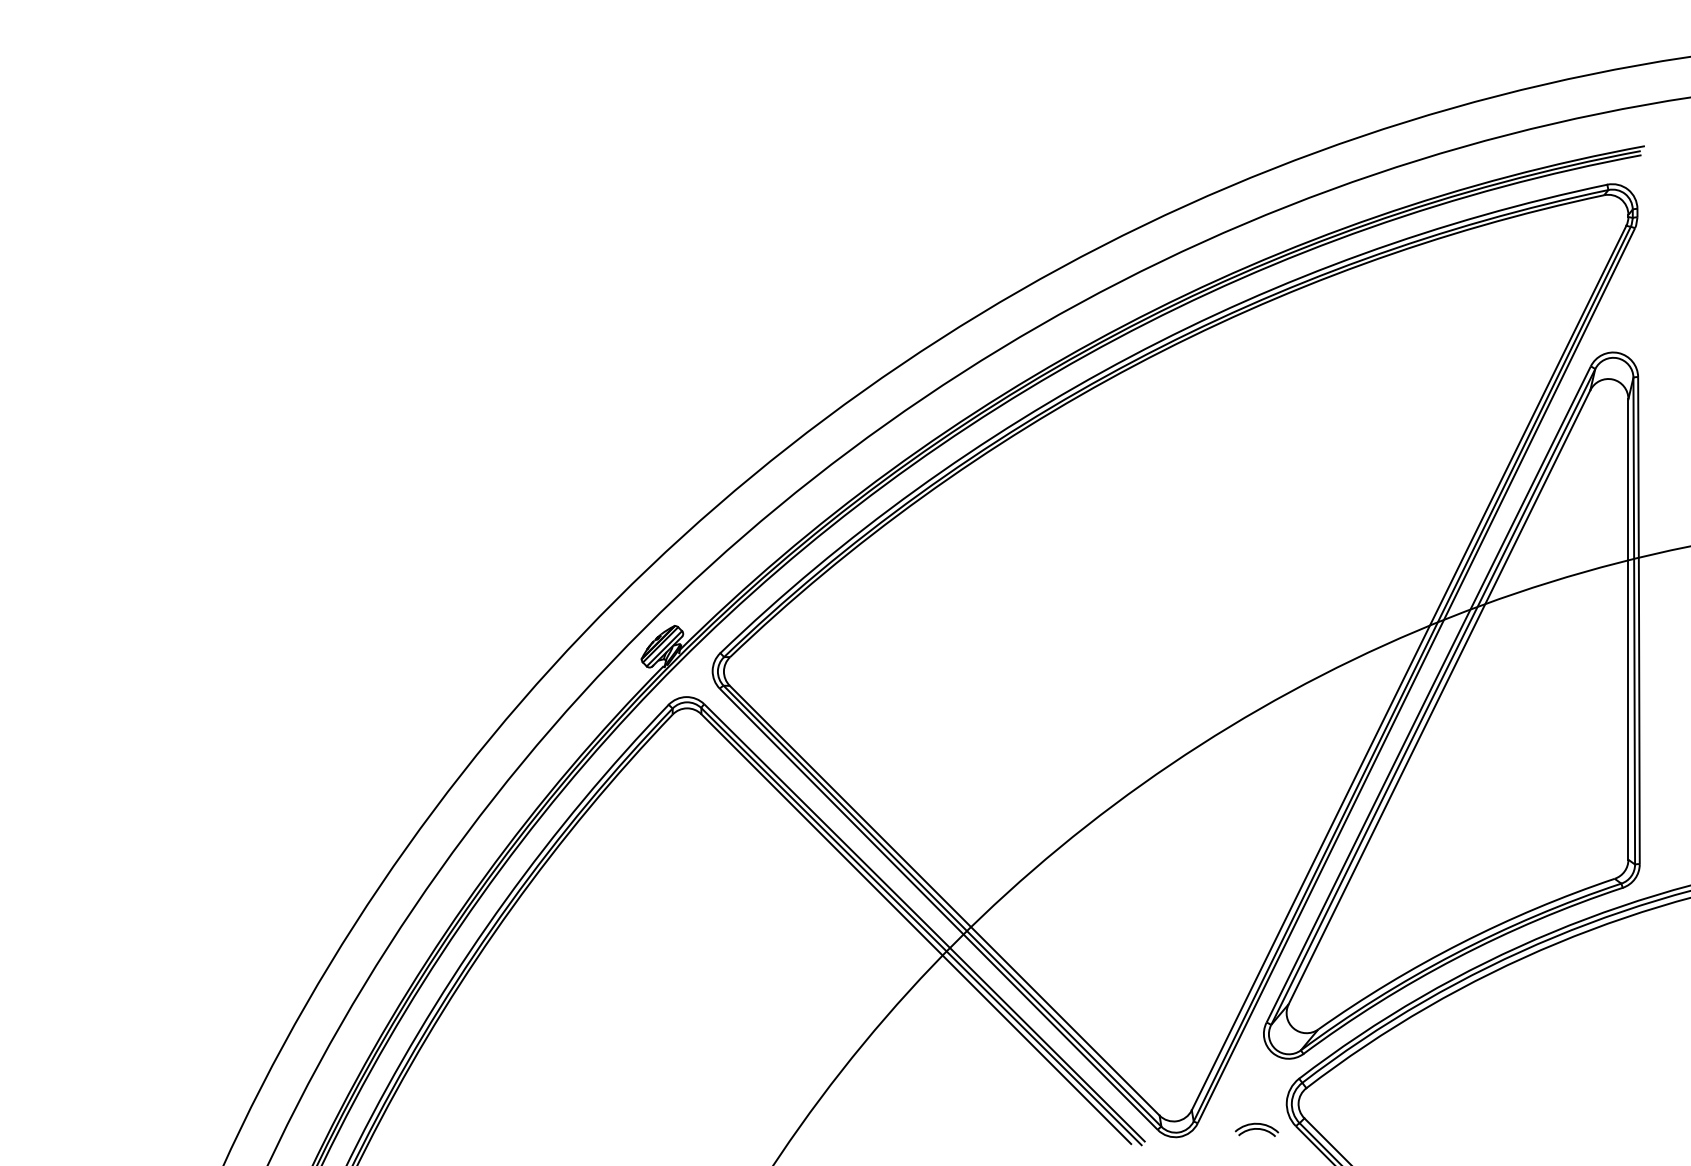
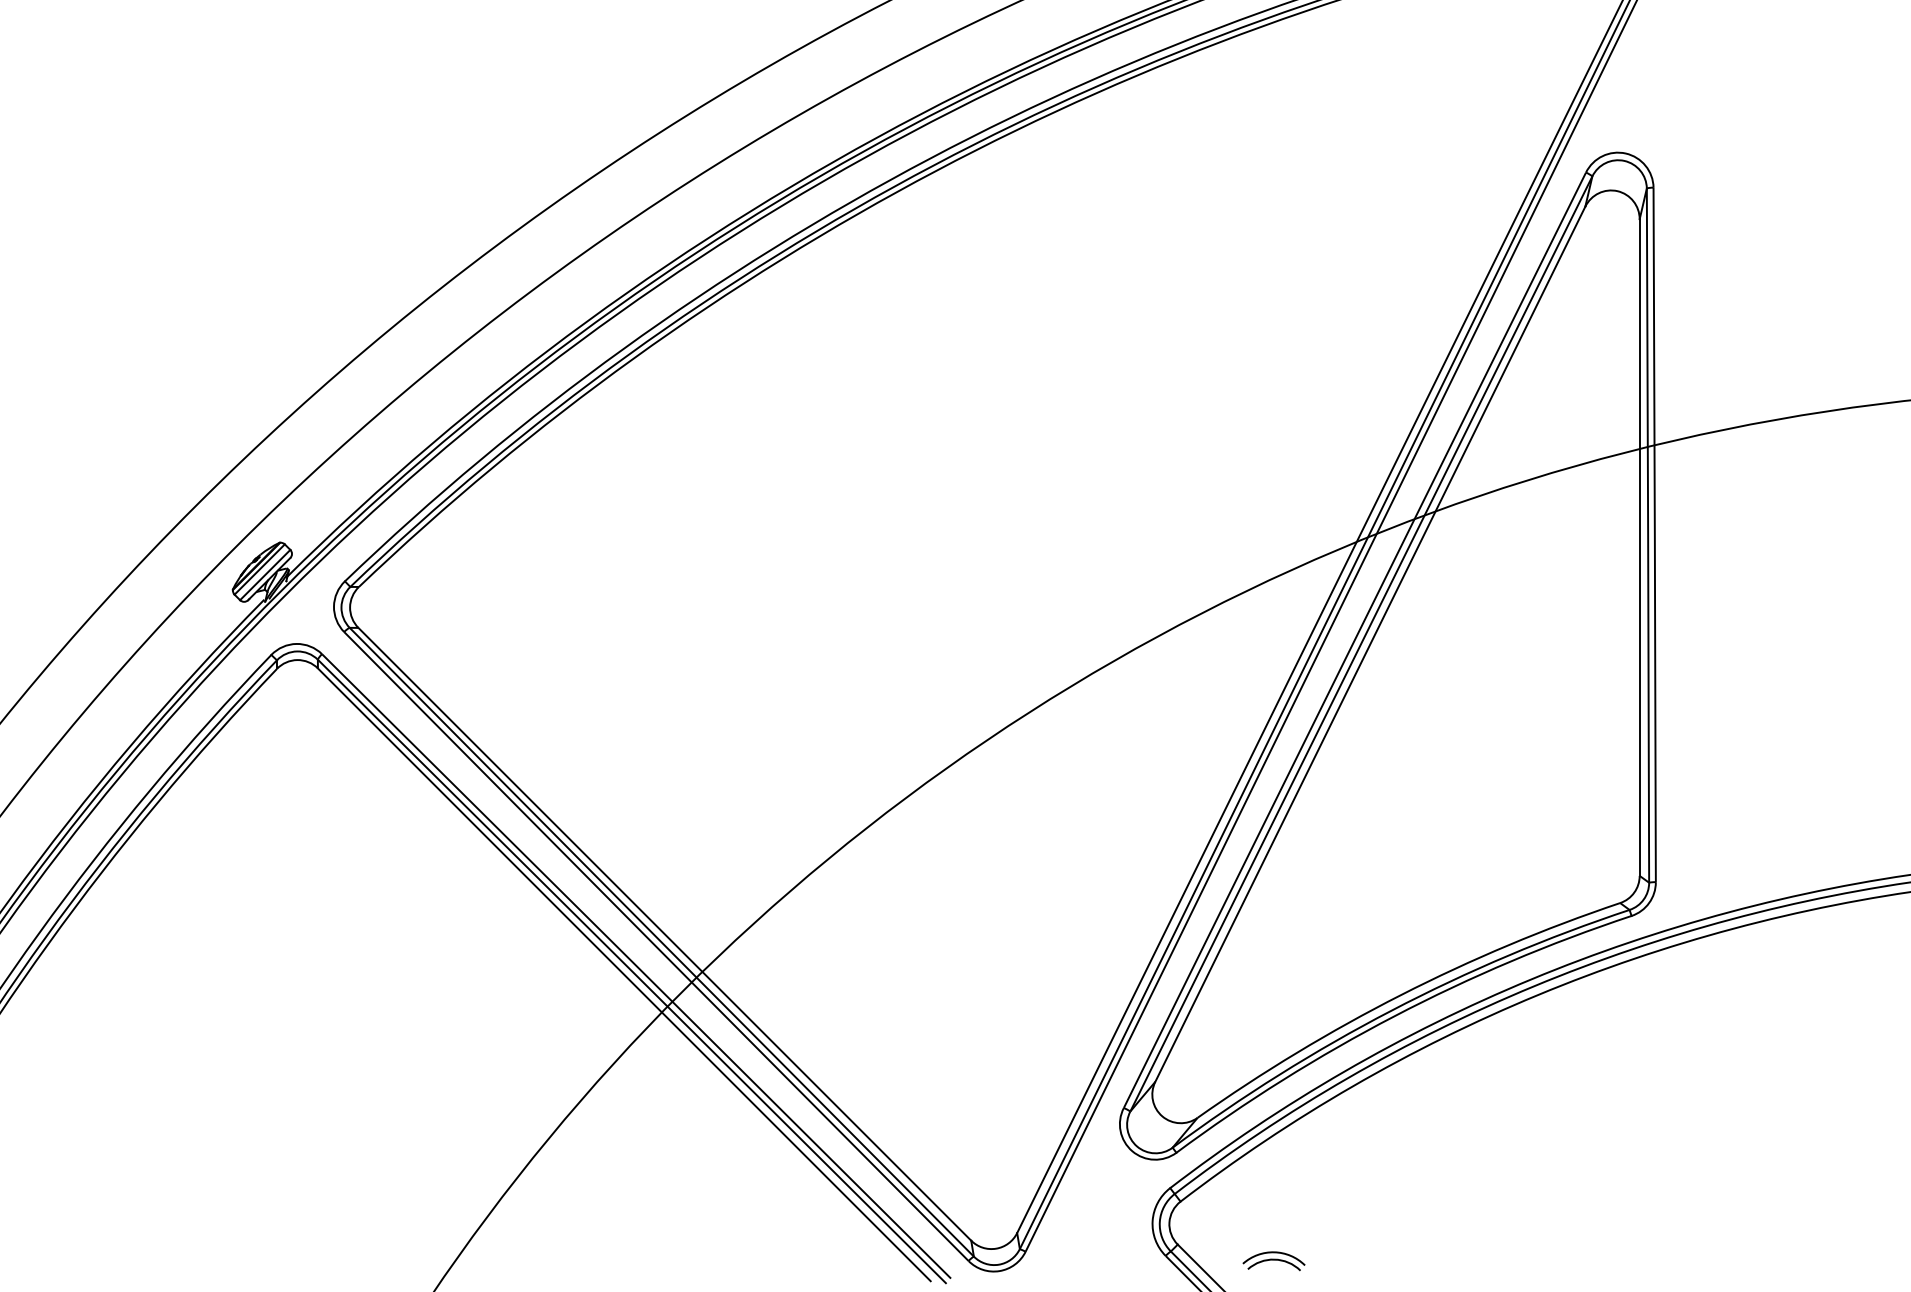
part: (1256, 1129) -> (1273, 1260), moved

